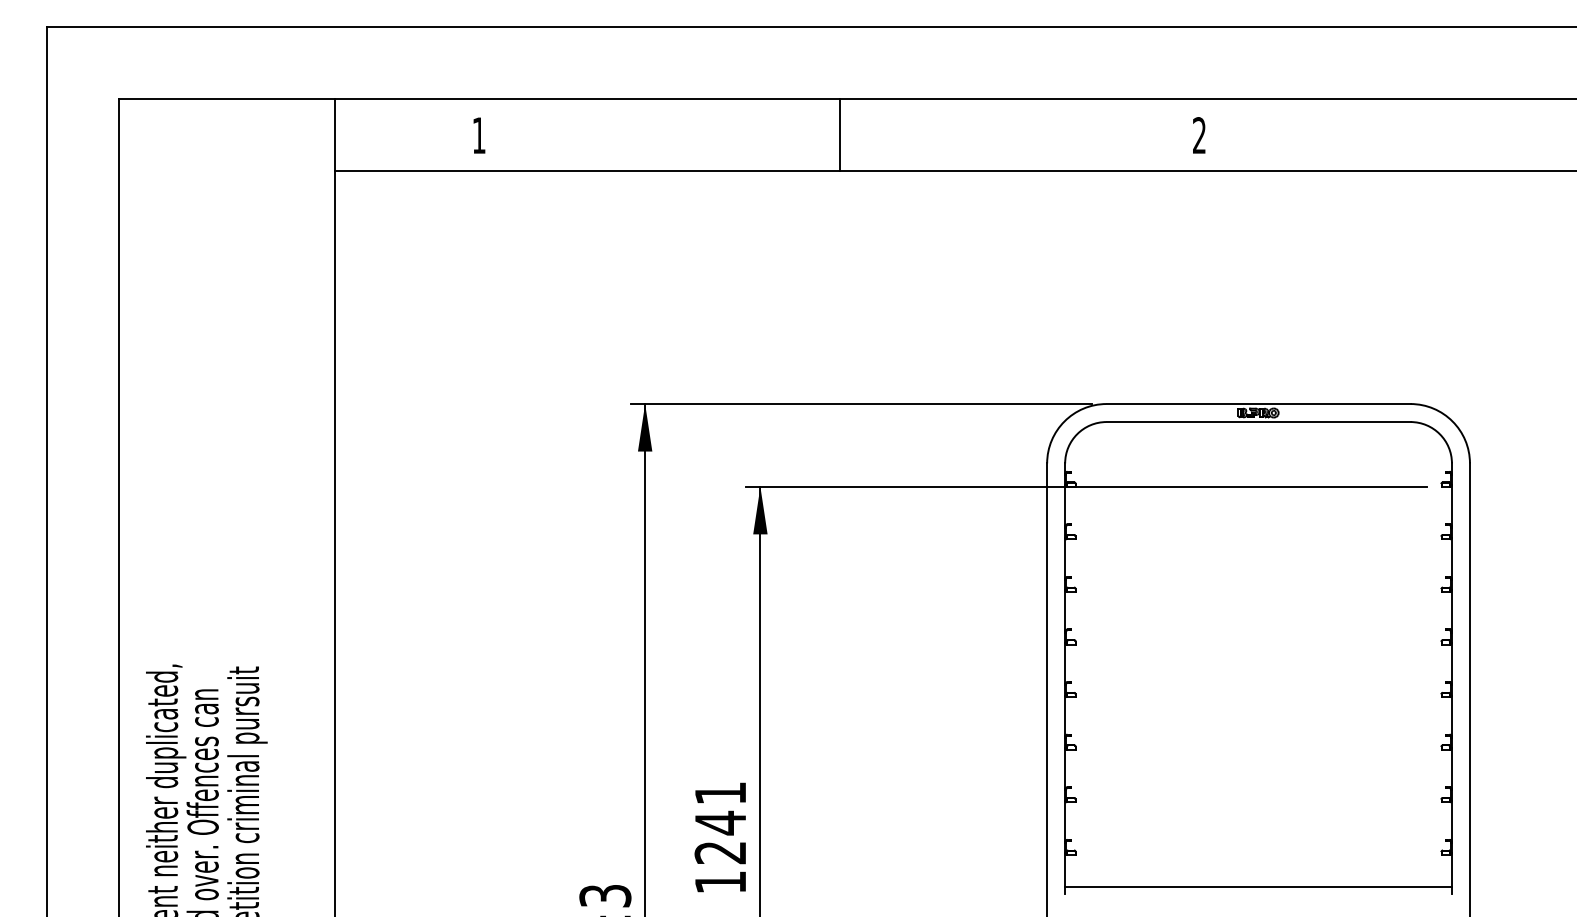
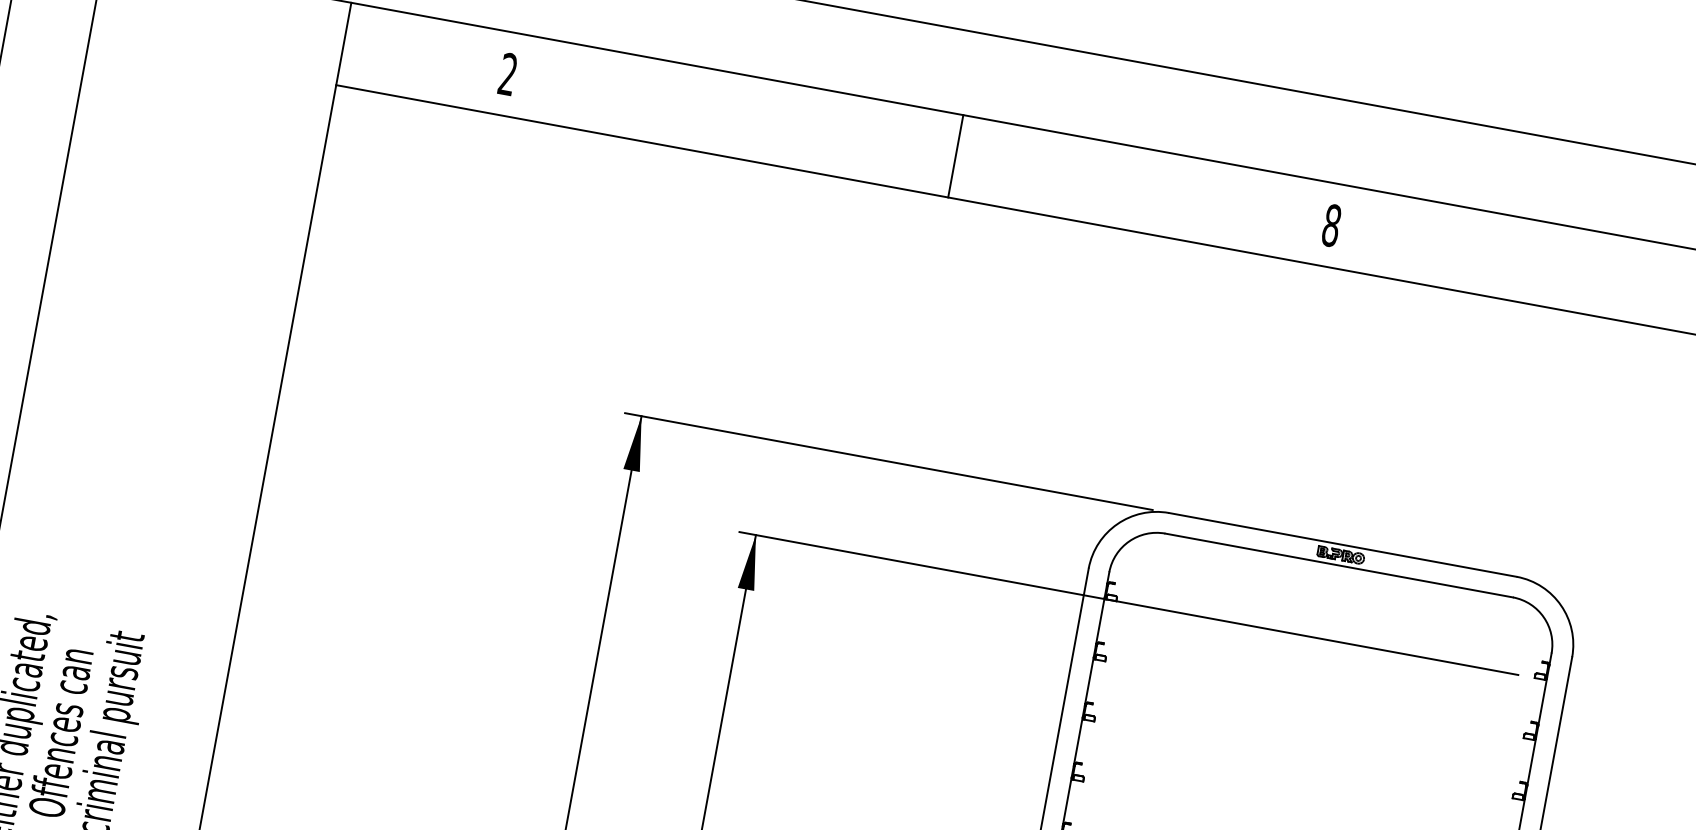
text: (478, 135) -> (507, 74), 1 -> 2
line: (839, 135) -> (955, 156), moved
text: (1199, 135) -> (1331, 225), 2 -> 8

